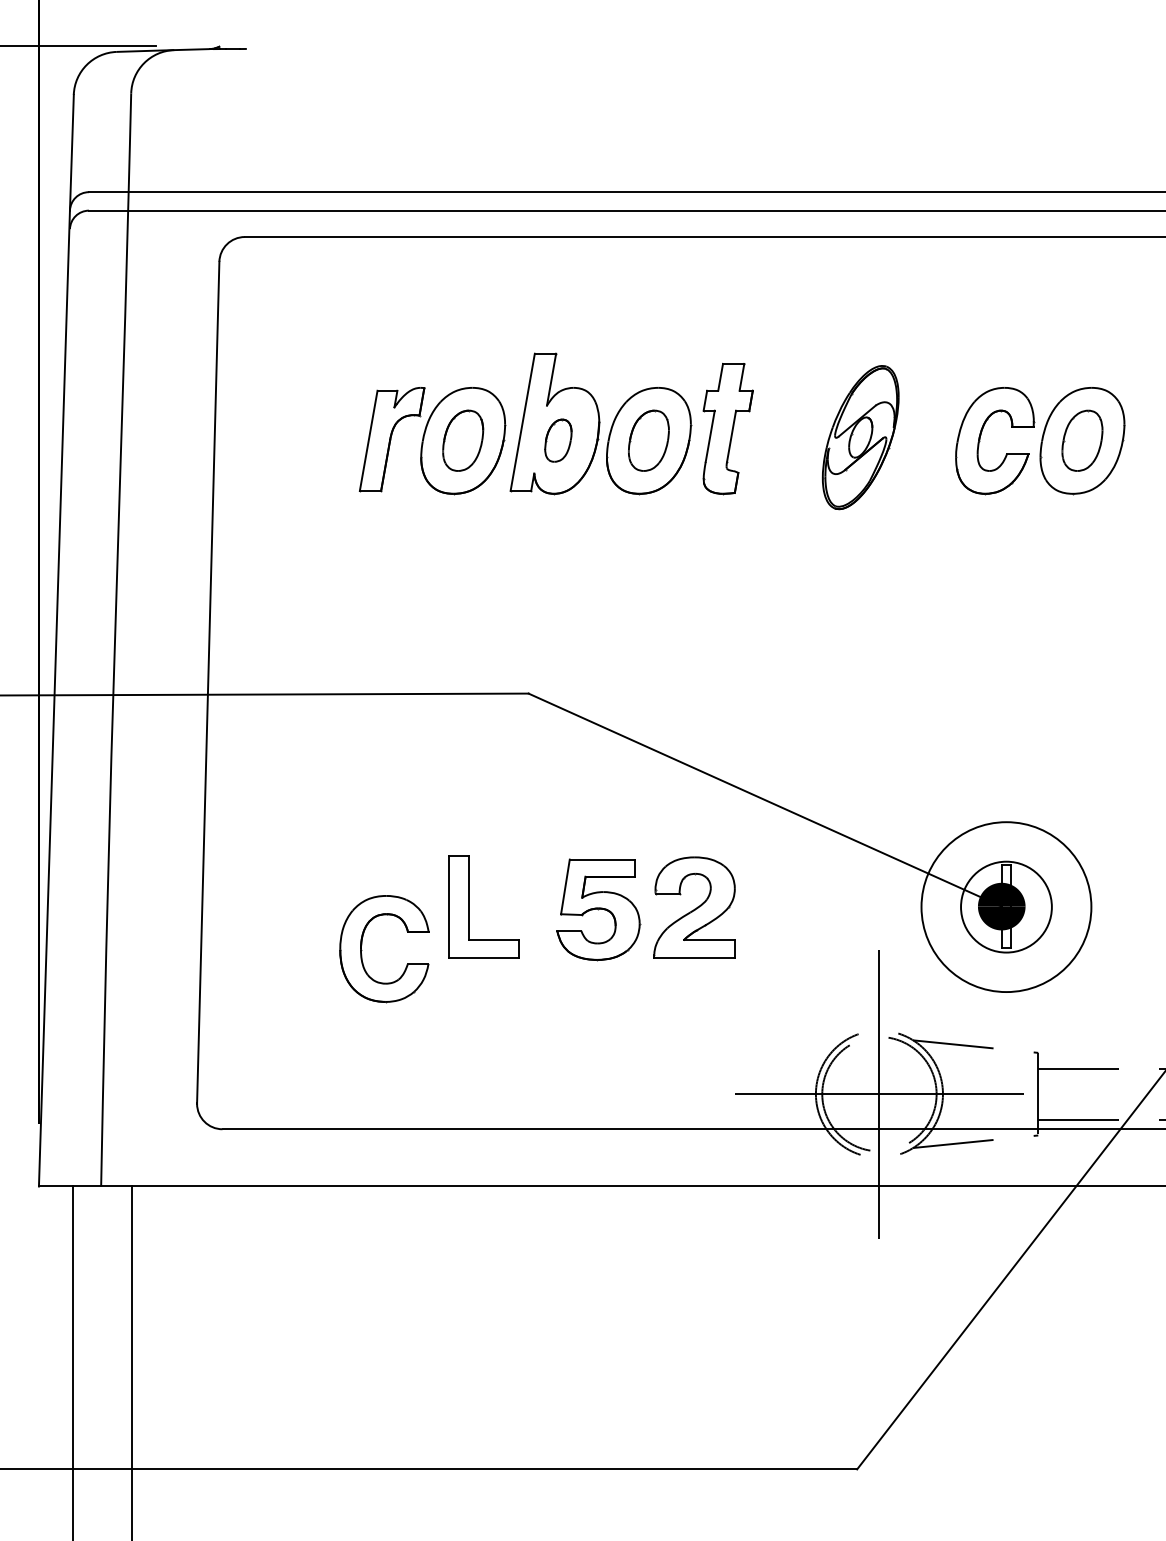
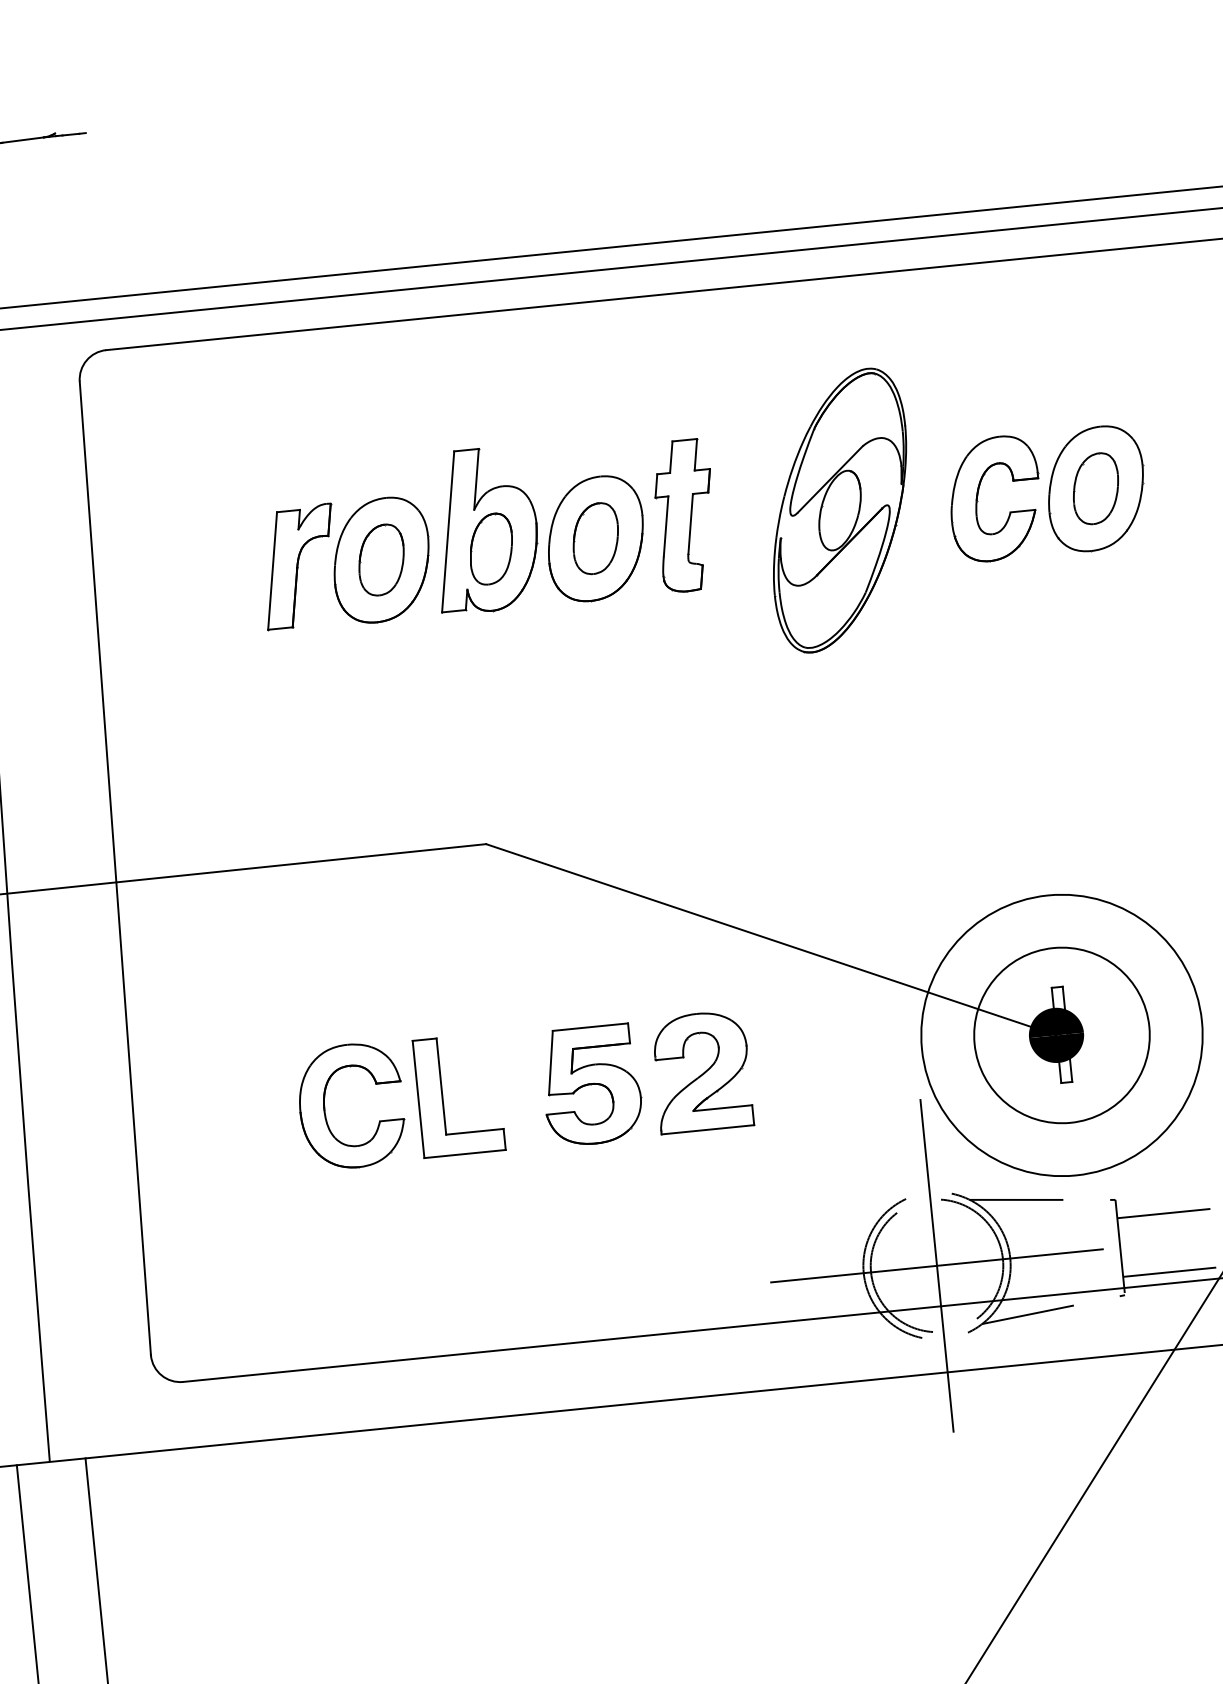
part: (860, 437) -> (839, 510), size x1.67
part: (558, 440) -> (491, 548), size x1.43
circle: (1006, 906) -> (1061, 1034), size x1.43
circle: (1006, 906) -> (1061, 1034), size x1.67
part: (362, 950) -> (326, 1110), moved

